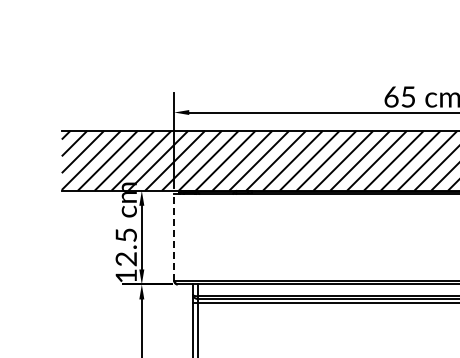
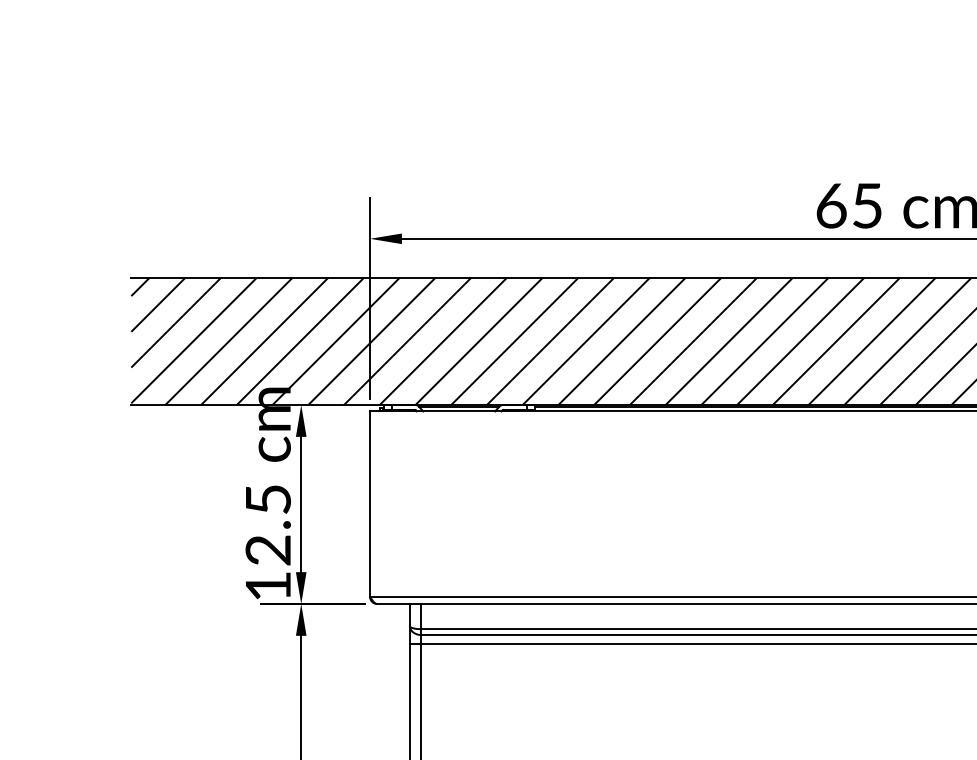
line: (174, 237) -> (370, 504), dashed -> solid

